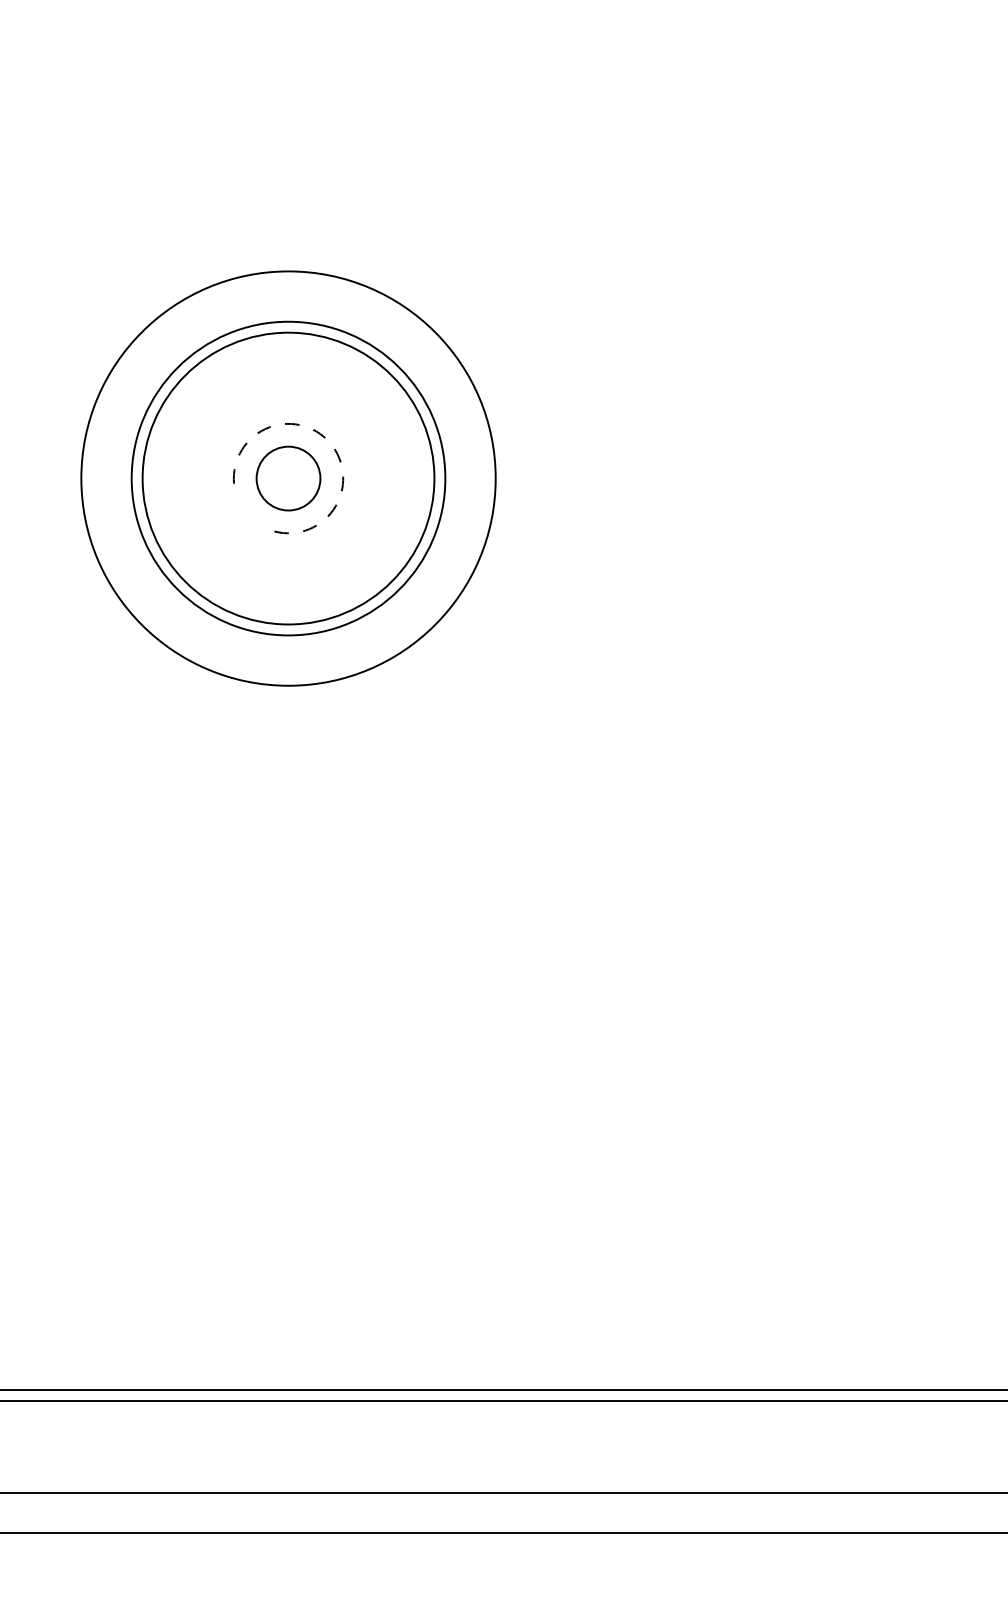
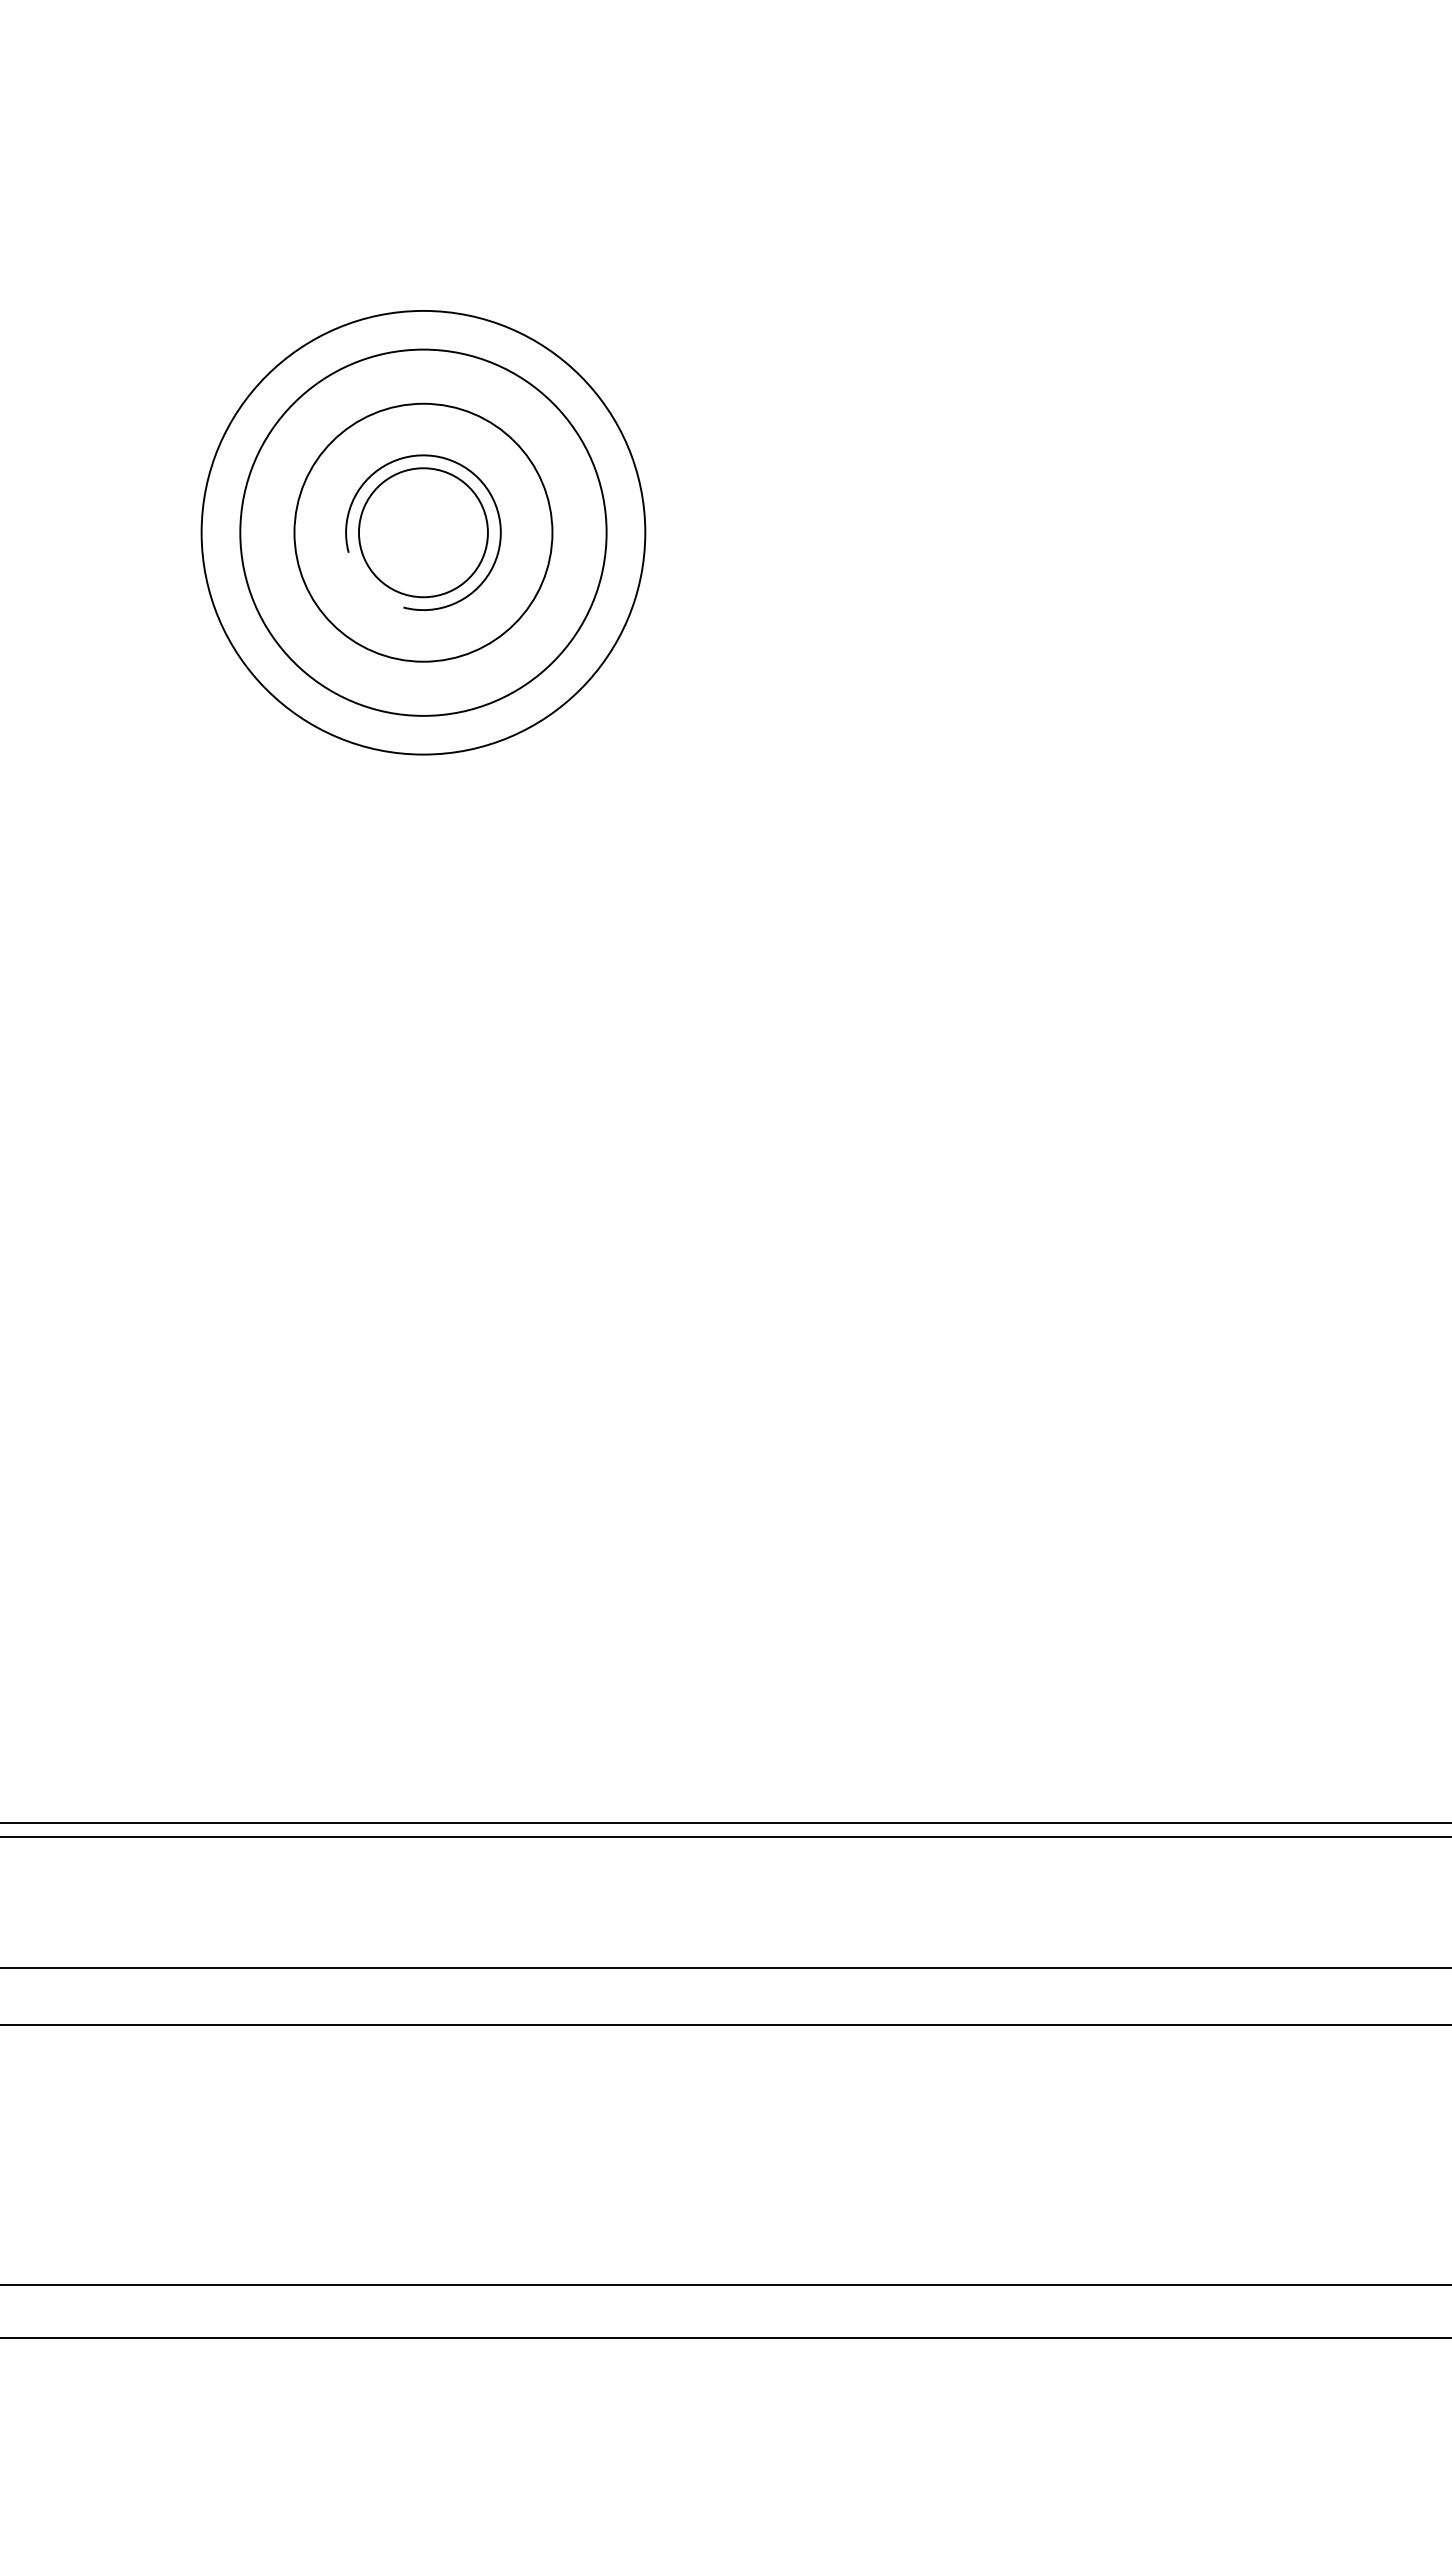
arc: (327, 440) -> (478, 478), dashed -> solid
circle: (287, 478) -> (422, 532), size x1.43
circle: (288, 478) -> (423, 532), size x0.62
circle: (288, 478) -> (423, 532), size x0.62

